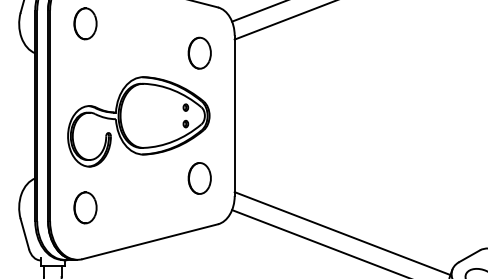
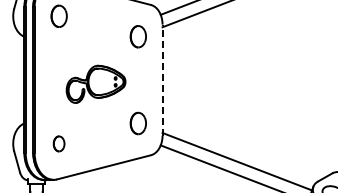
line: (234, 116) -> (162, 80), solid -> dashed
part: (137, 122) -> (95, 84), size x0.6
part: (84, 207) -> (58, 143), size x0.7

